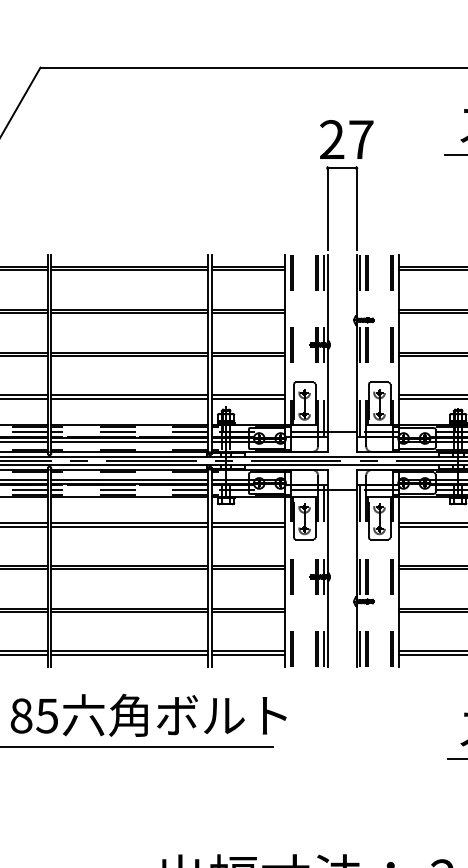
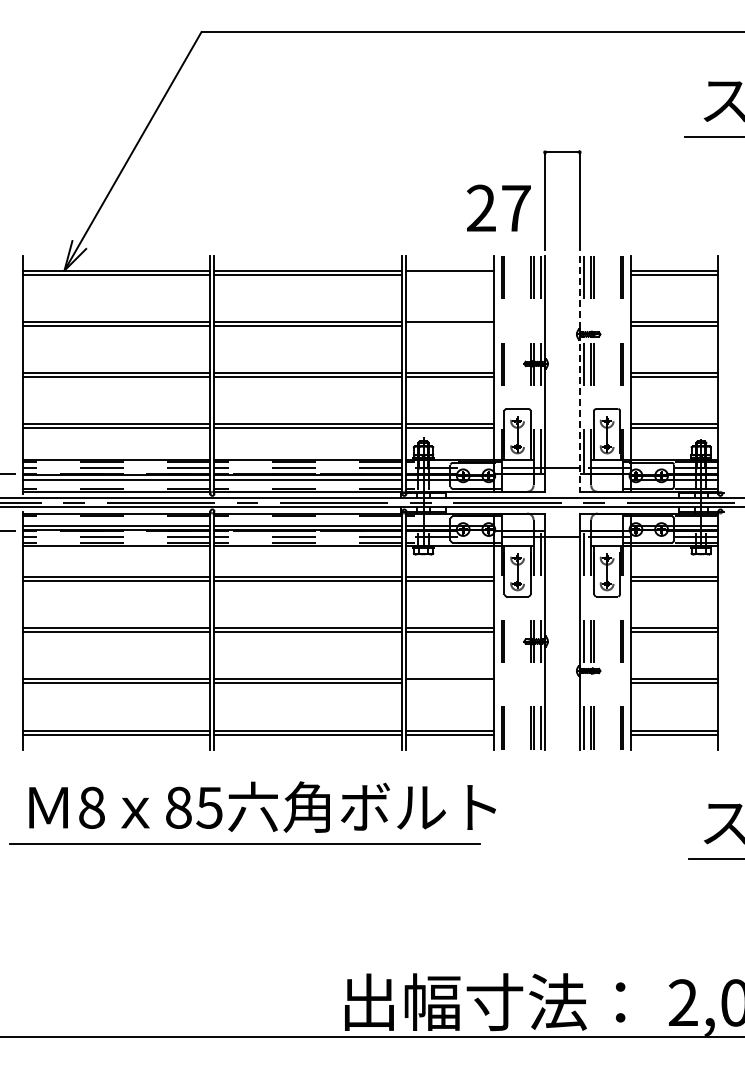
text: (346, 139) -> (498, 207), moved
line: (247, 270) -> (449, 274), removed
line: (247, 312) -> (449, 325), removed
line: (356, 352) -> (579, 373), solid -> dashed
line: (247, 612) -> (449, 683), removed

